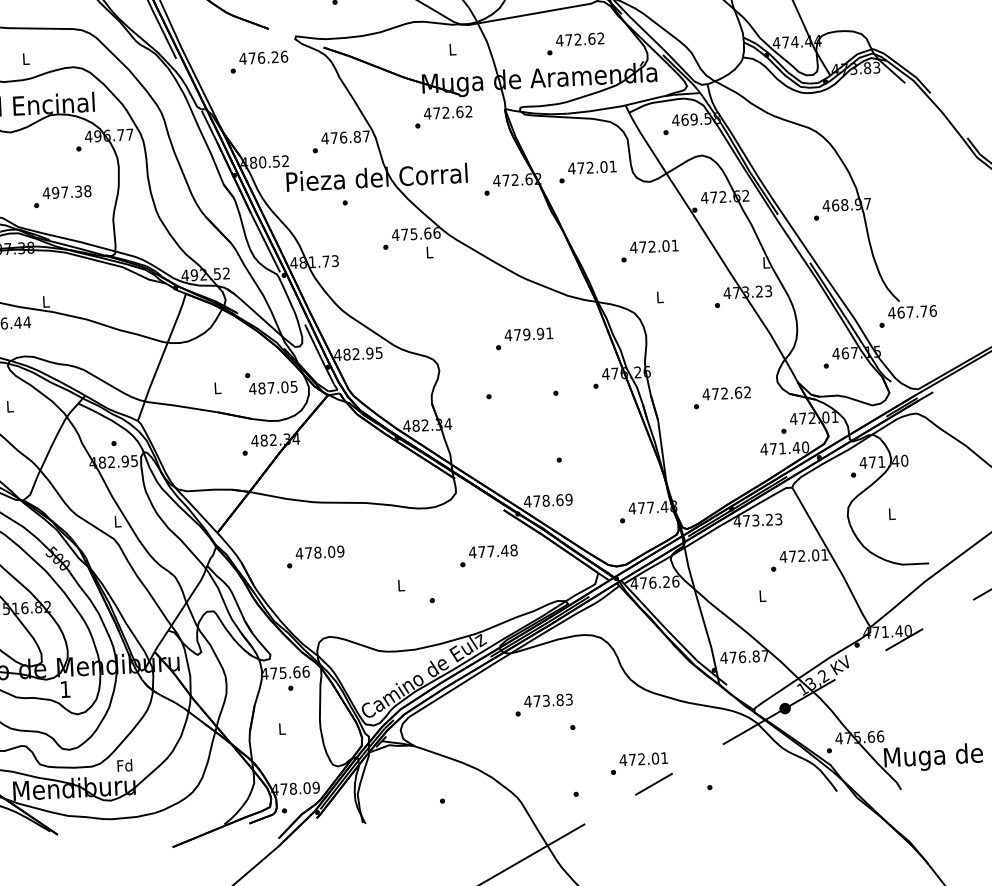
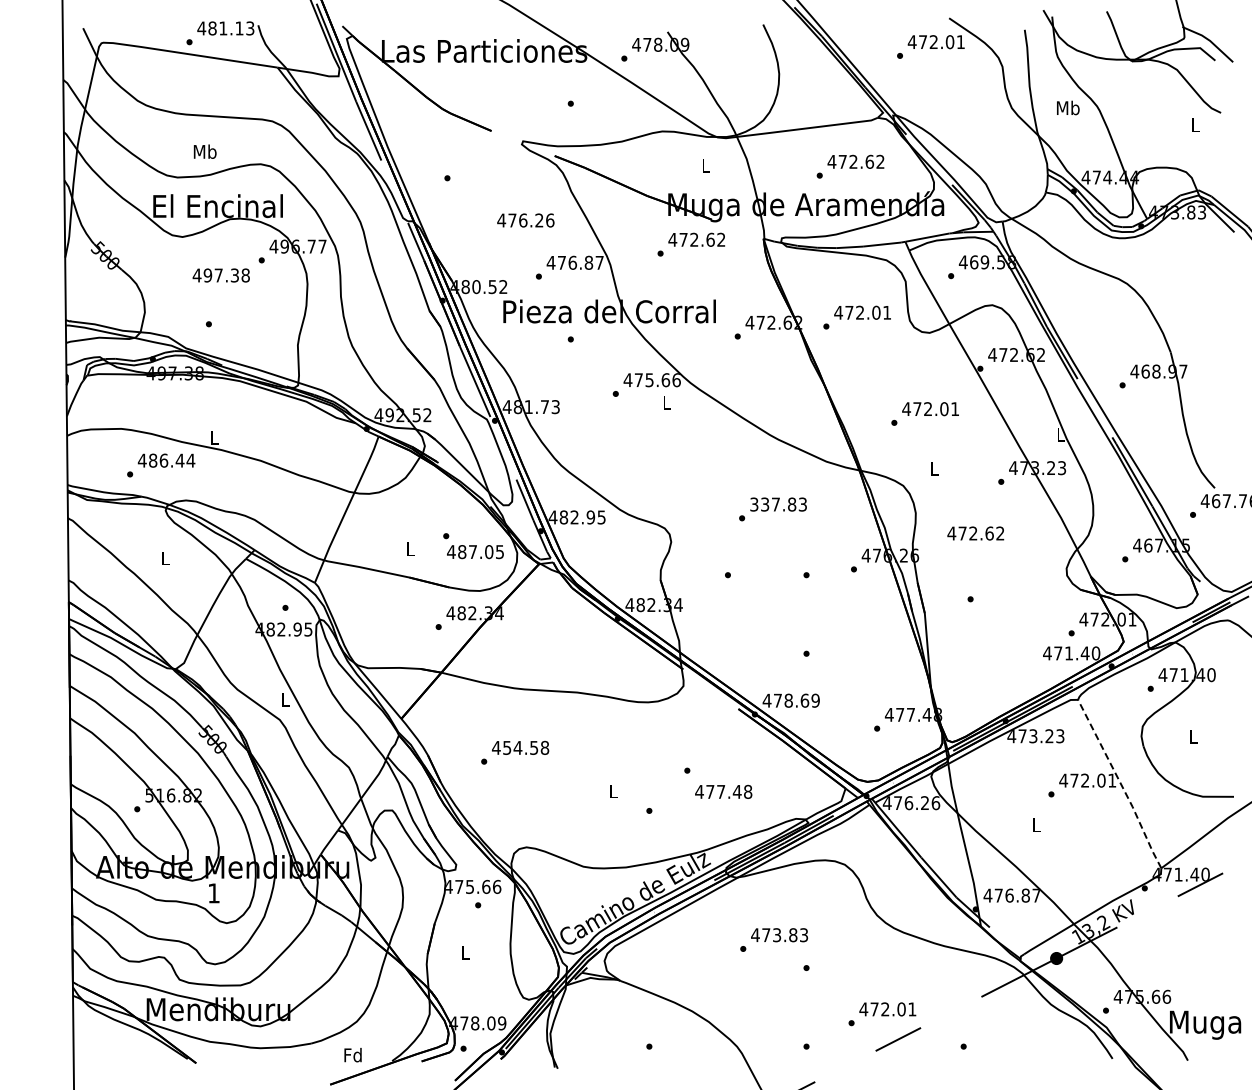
text: (263, 57) -> (525, 220), moved
text: (25, 58) -> (204, 151), L -> Mb
text: (66, 192) -> (220, 275), moved
text: (528, 334) -> (777, 504), 479.91 -> 337.83
text: (726, 393) -> (975, 533), moved
text: (325, 551) -> (526, 747), 478.09 -> 454.58
text: (493, 551) -> (723, 791), moved
line: (832, 557) -> (1121, 784), solid -> dashed
text: (124, 765) -> (352, 1055), moved

